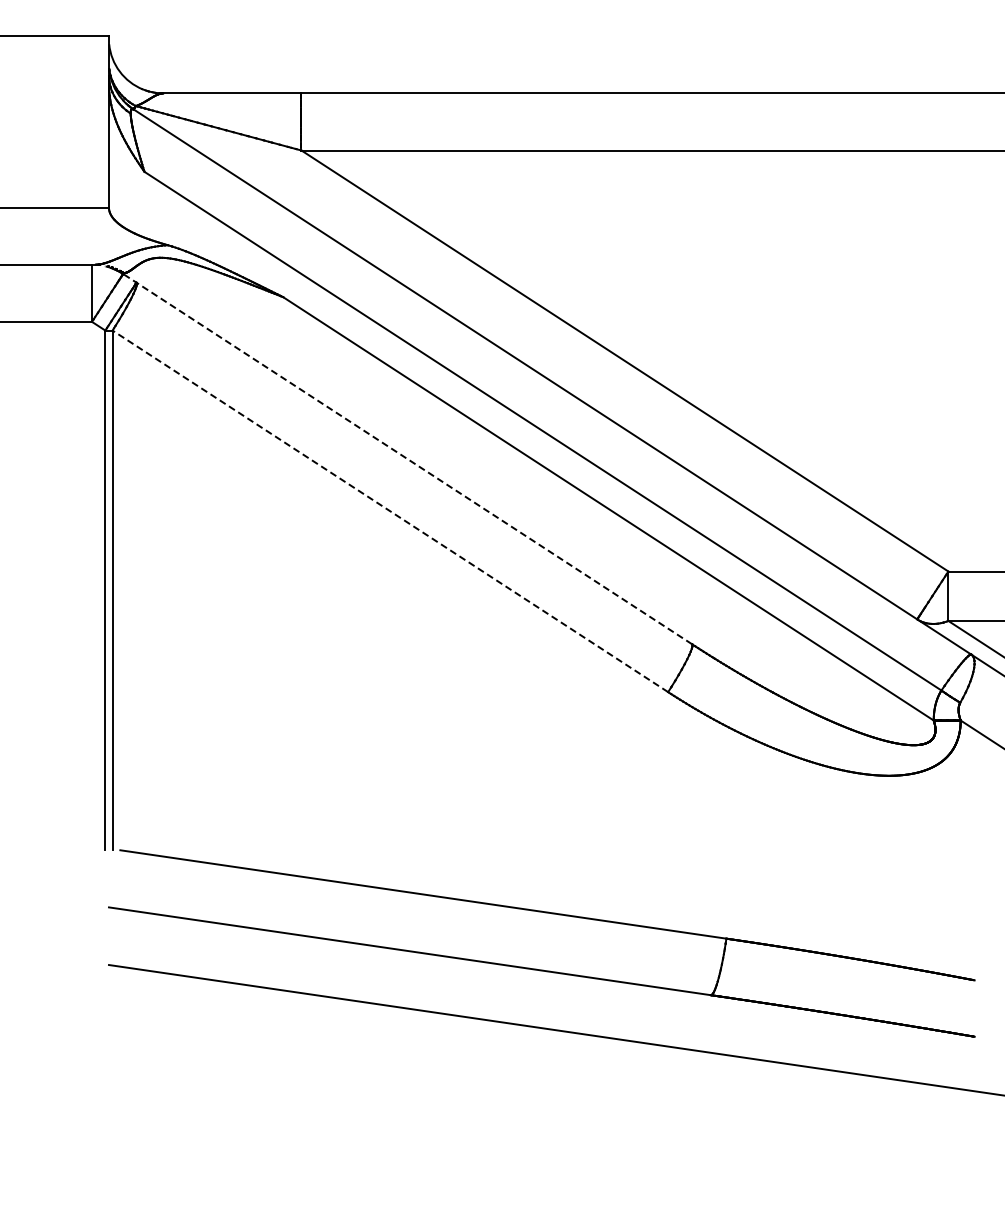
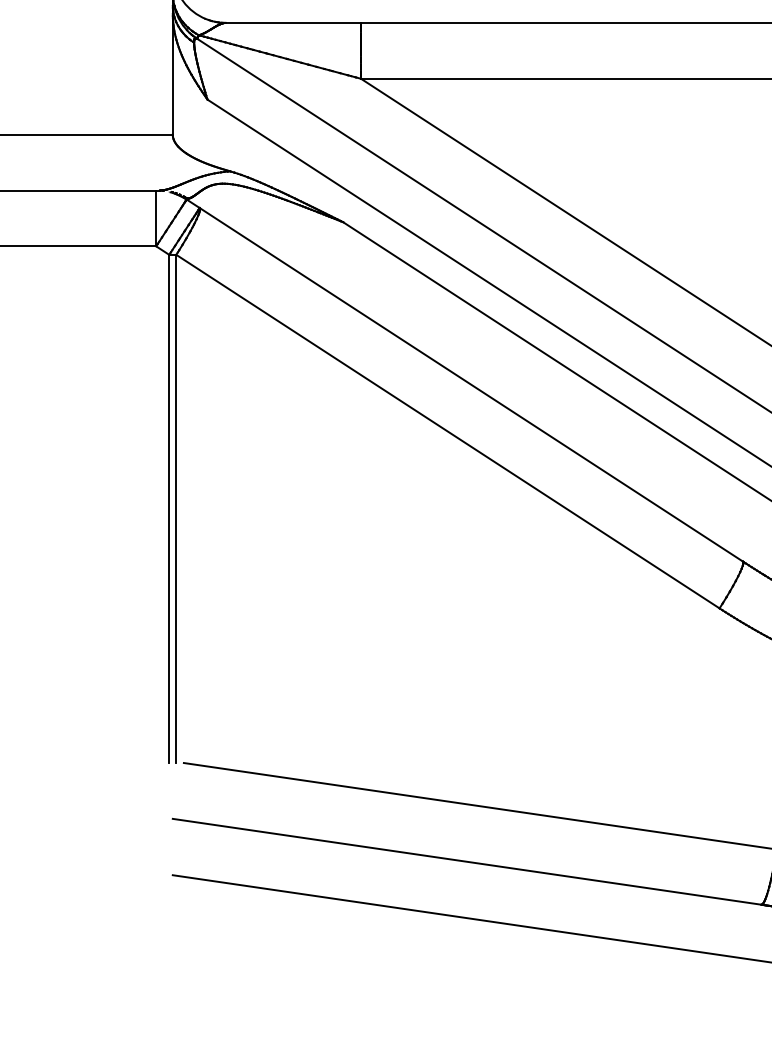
line: (407, 458) -> (464, 379), dashed -> solid
line: (389, 511) -> (447, 431), dashed -> solid

